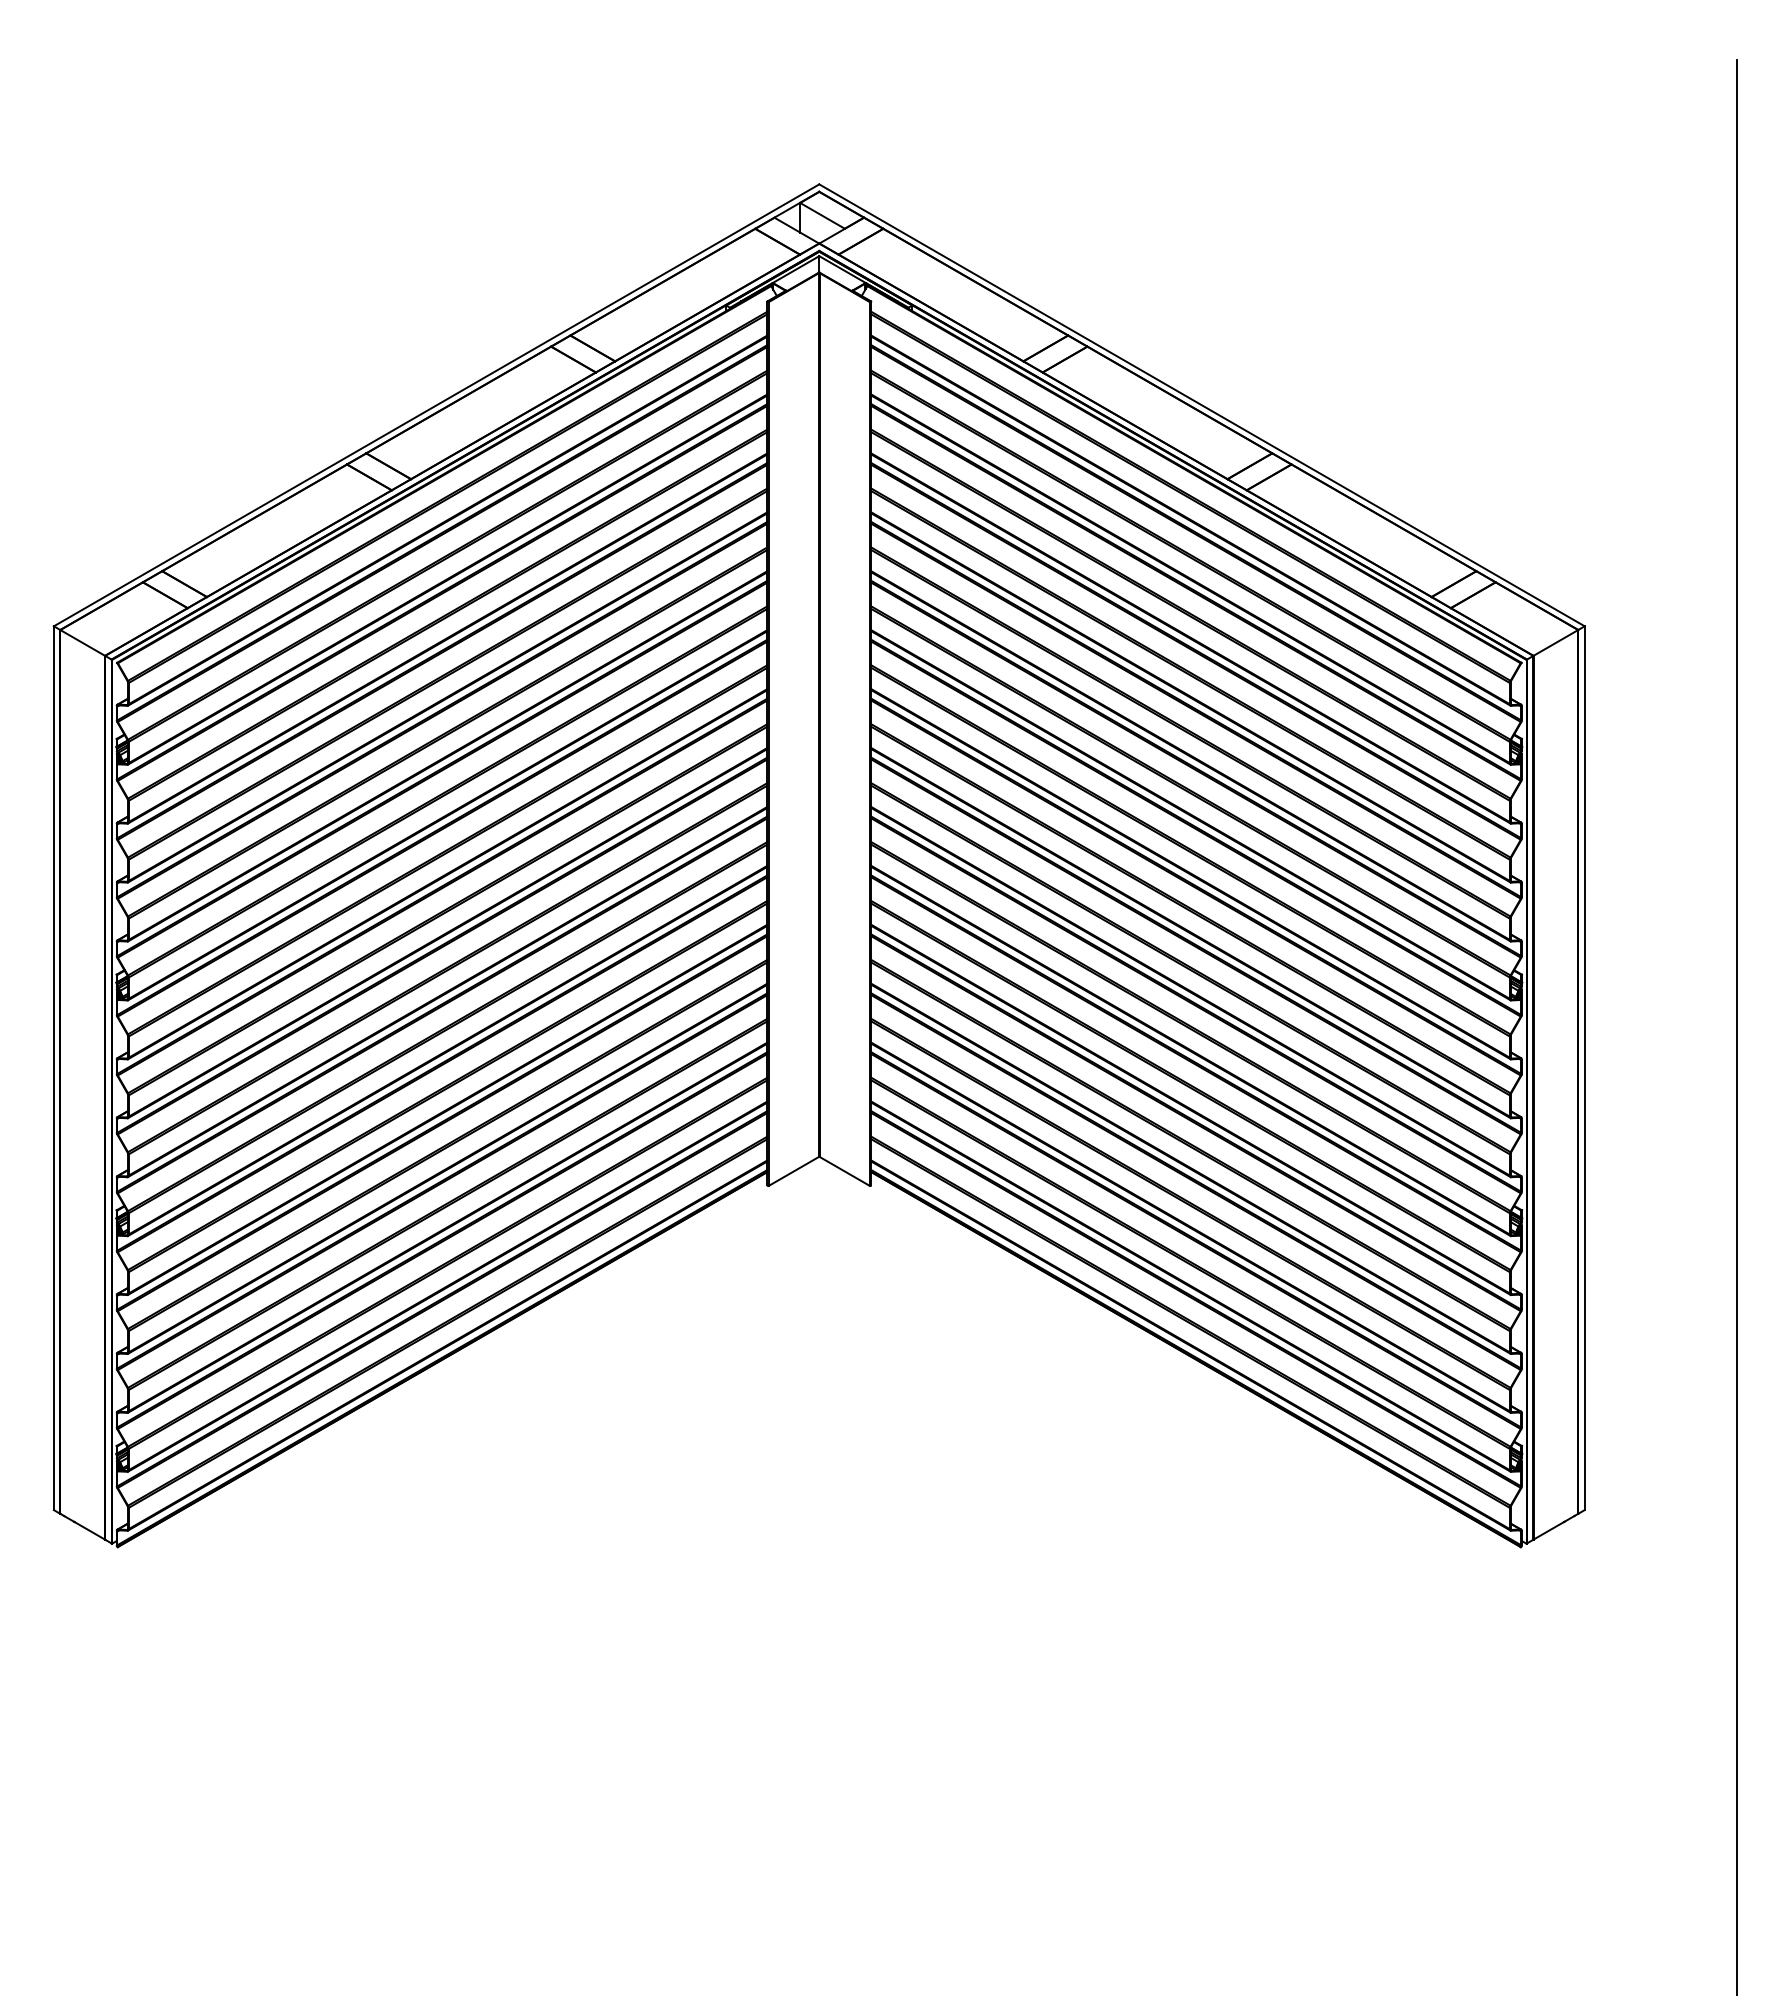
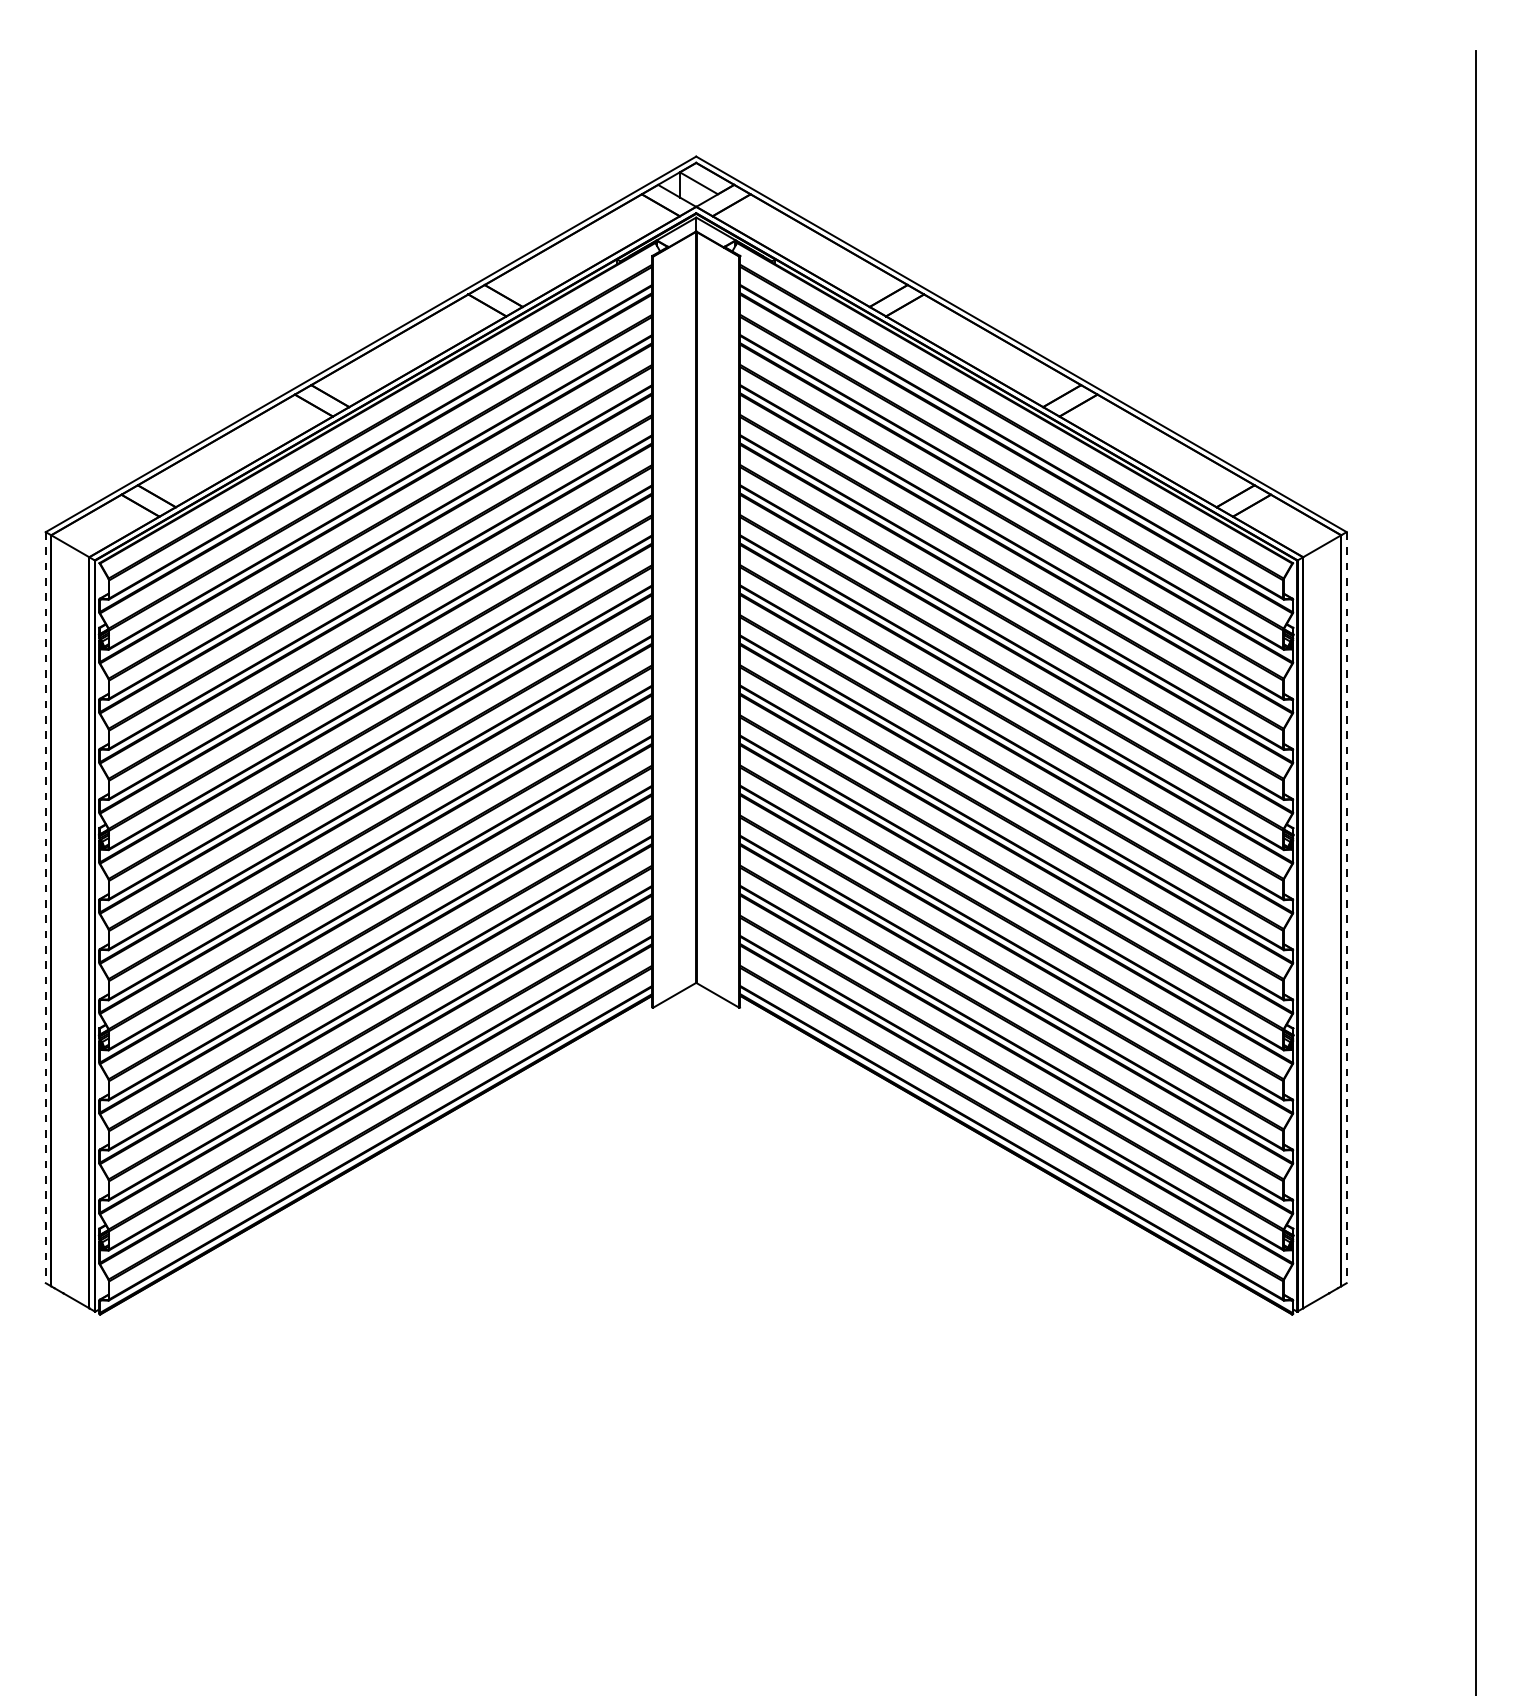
line: (53, 1068) -> (45, 907), solid -> dashed
line: (1584, 1068) -> (1346, 907), solid -> dashed

